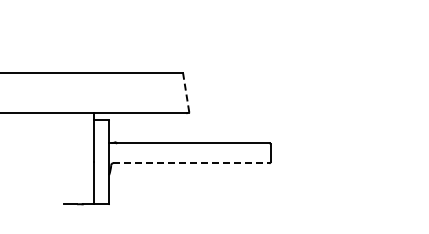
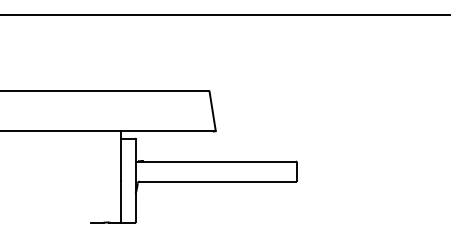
line: (186, 93) -> (212, 111), dashed -> solid
line: (192, 163) -> (218, 181), dashed -> solid

